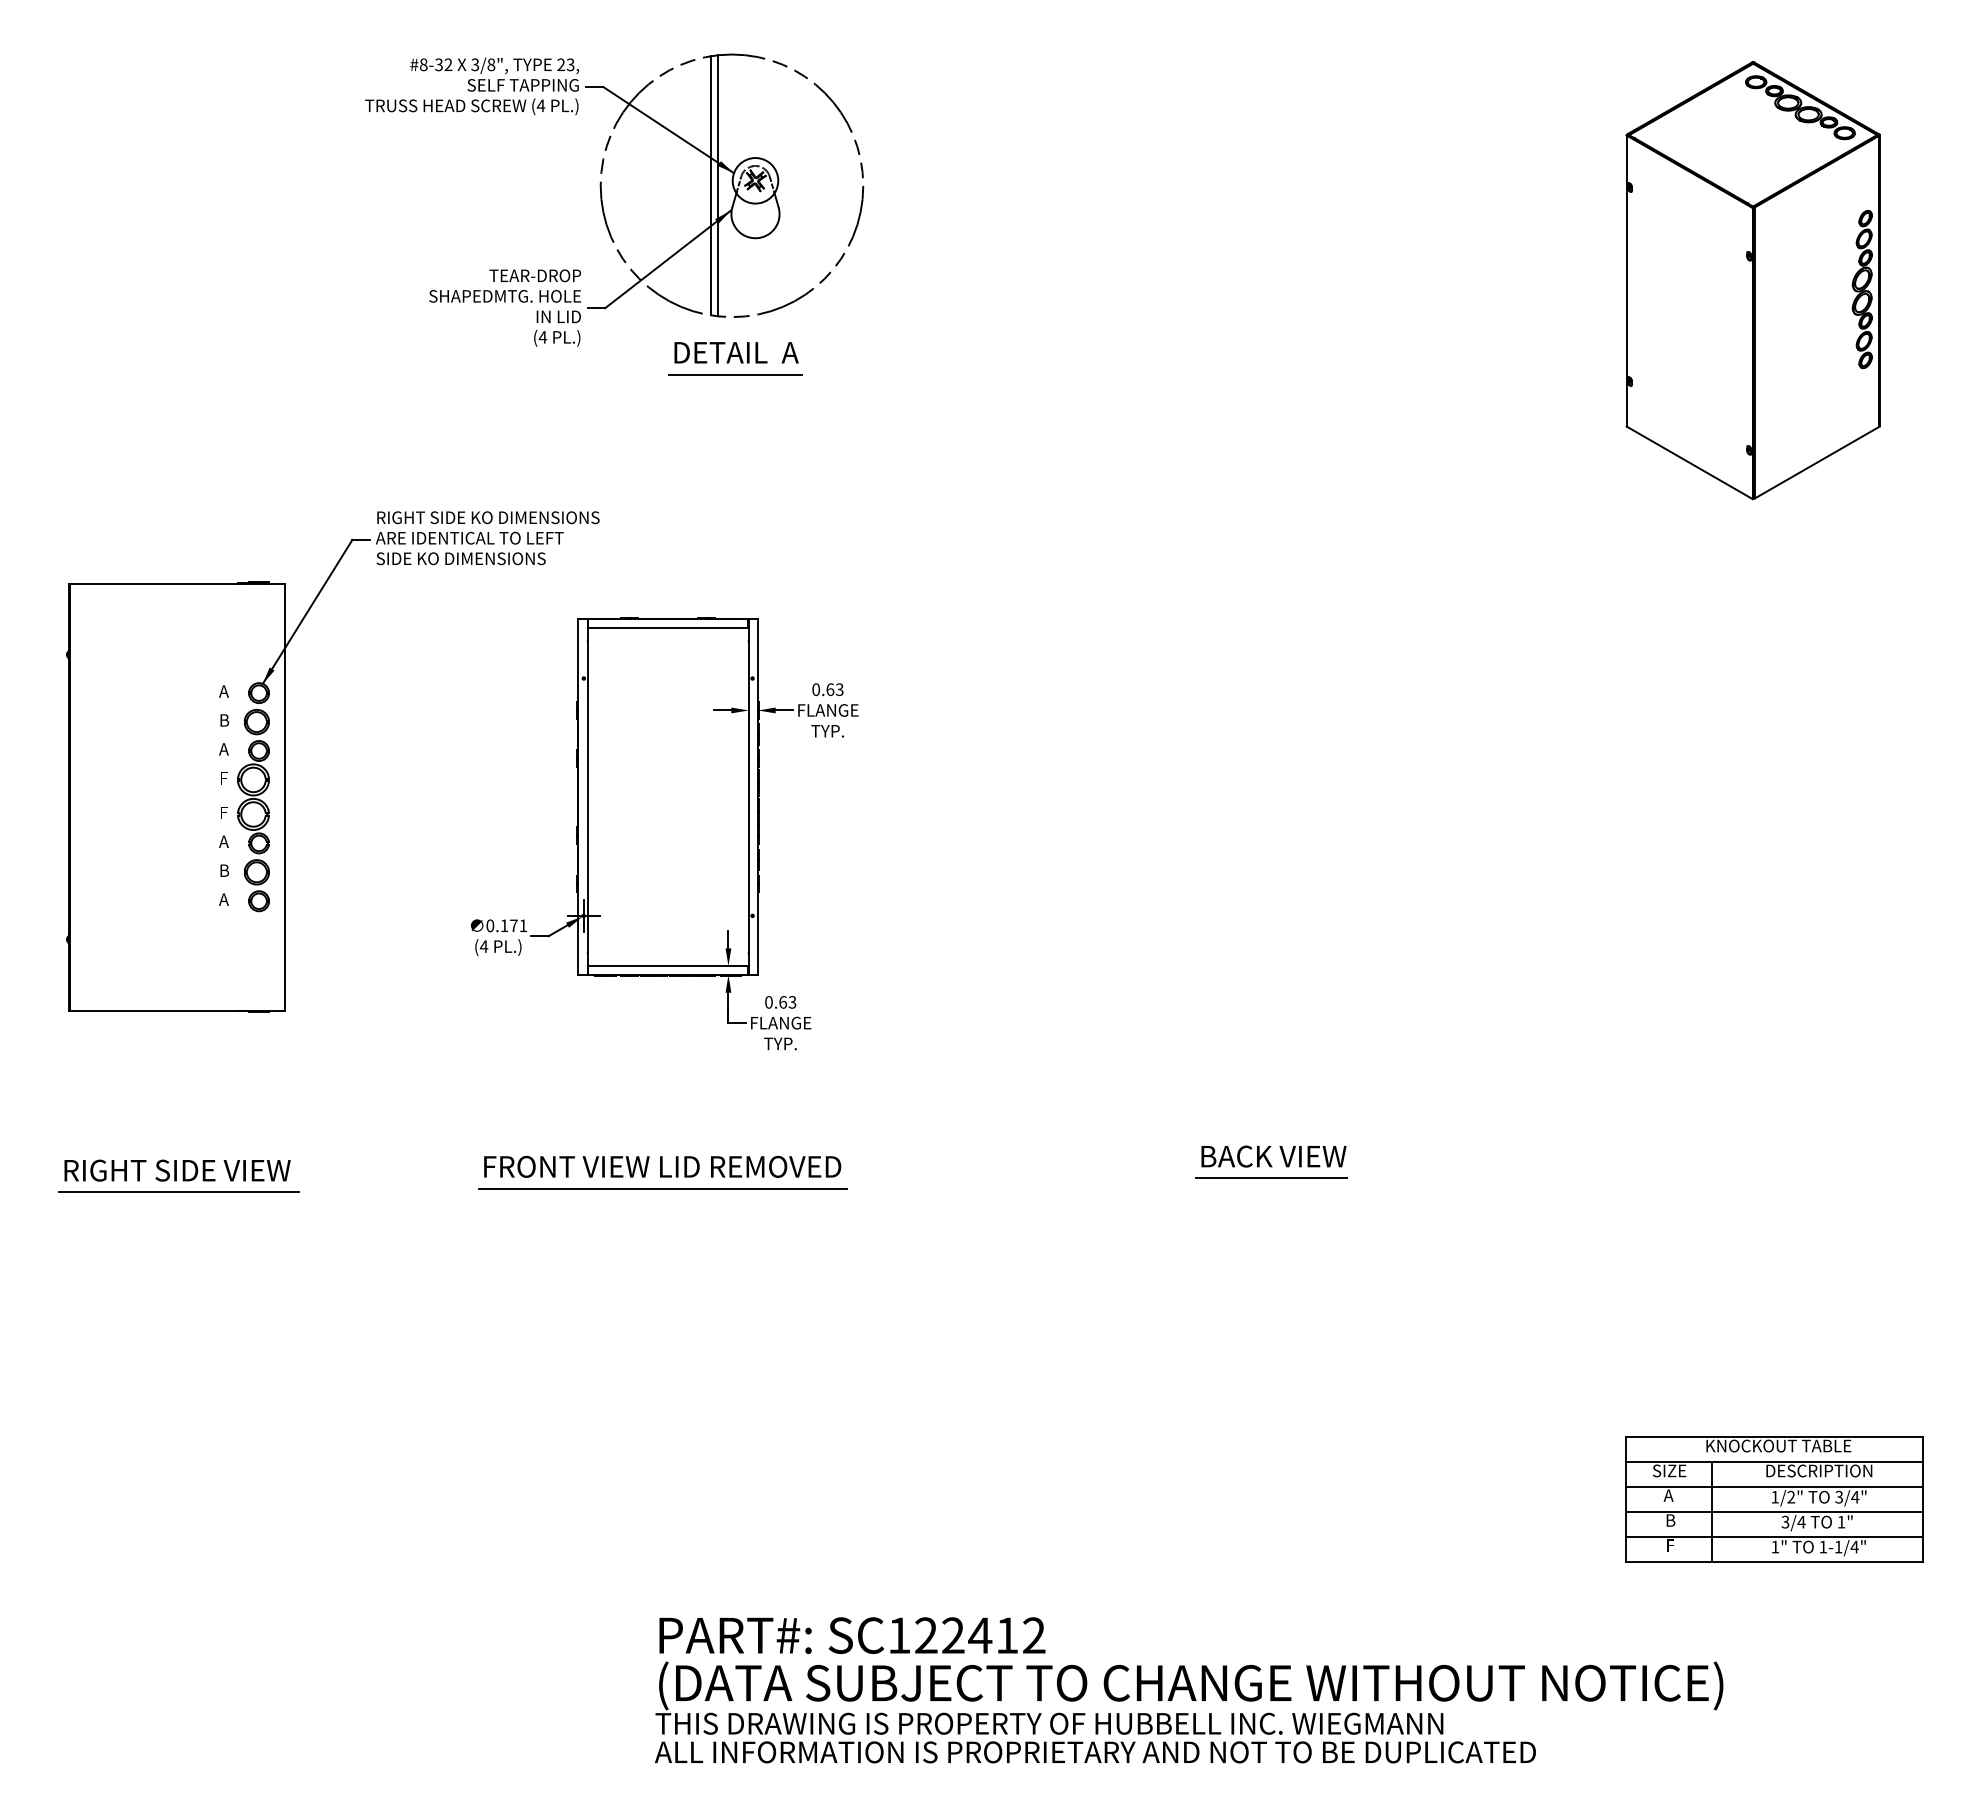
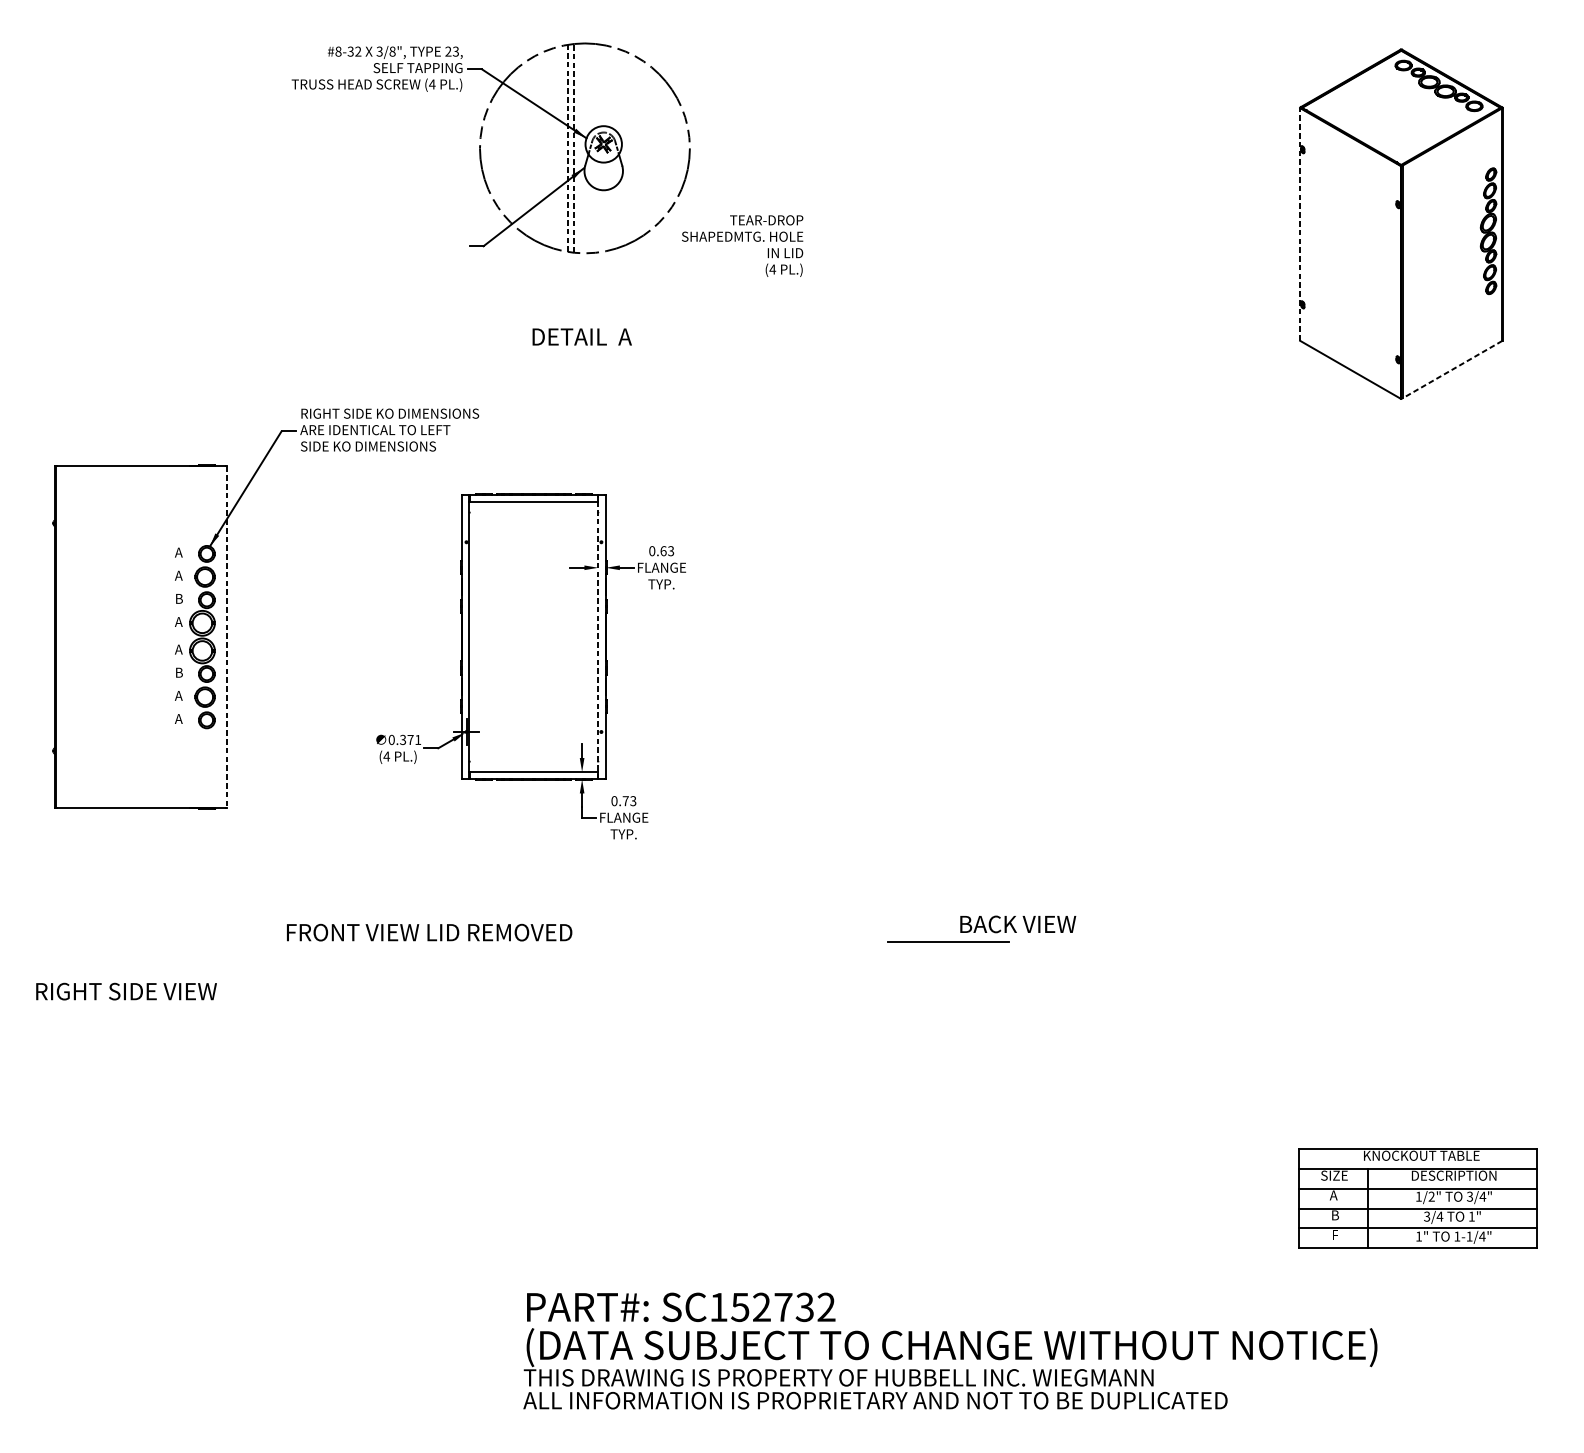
line: (710, 185) -> (567, 148), solid -> dashed
line: (718, 185) -> (574, 148), solid -> dashed
line: (1626, 281) -> (1300, 224), solid -> dashed
text: (505, 307) -> (742, 245), moved
text: (736, 352) -> (582, 336), moved
line: (735, 374) -> (587, 299), removed
line: (1817, 462) -> (1452, 369), solid -> dashed
text: (224, 720) -> (179, 575), B -> A
text: (224, 749) -> (179, 598), A -> B
text: (223, 778) -> (178, 622), F -> A
line: (748, 796) -> (598, 636), solid -> dashed
line: (284, 797) -> (227, 637), solid -> dashed
text: (223, 812) -> (178, 649), F -> A
text: (224, 841) -> (179, 672), A -> B
text: (224, 870) -> (179, 695), B -> A
text: (504, 925) -> (403, 739), 0.171 -> 0.371
text: (783, 1002) -> (626, 801), 0.63 -> 0.73
text: (662, 1166) -> (429, 932), moved
text: (177, 1170) -> (126, 991), moved
line: (1271, 1177) -> (948, 941), moved
line: (662, 1188) -> (529, 949), removed
line: (178, 1192) -> (142, 953), removed
text: (966, 1635) -> (772, 1307), SC122412 -> SC152732

